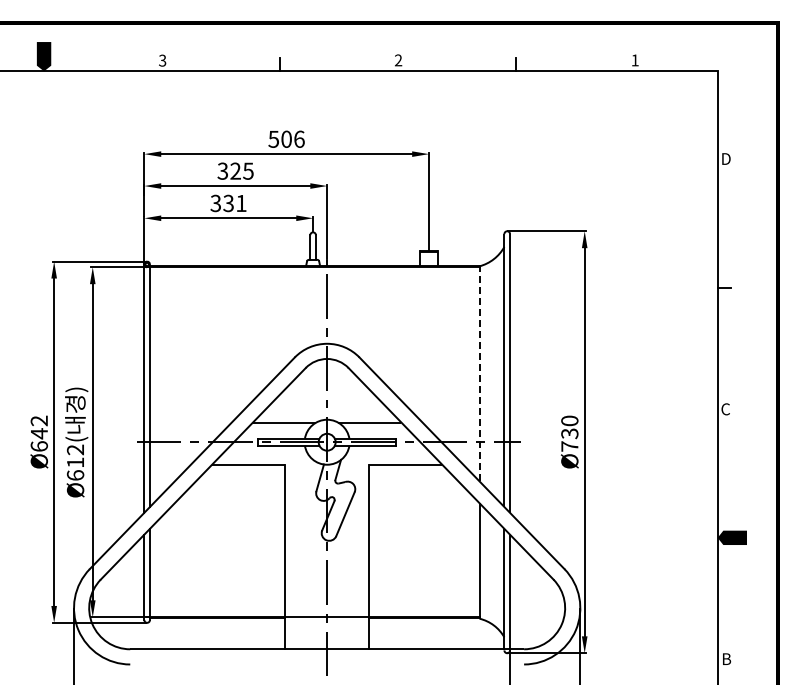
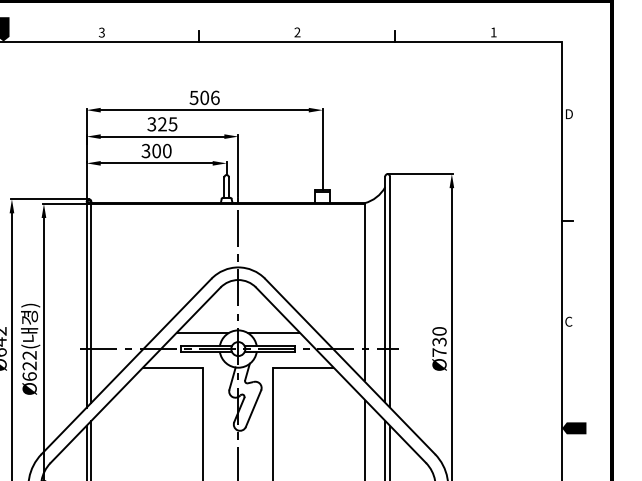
text: (234, 203) -> (161, 151), 331 -> 300
line: (479, 373) -> (364, 292), dashed -> solid
text: (74, 462) -> (28, 365), 612( -> 622(

